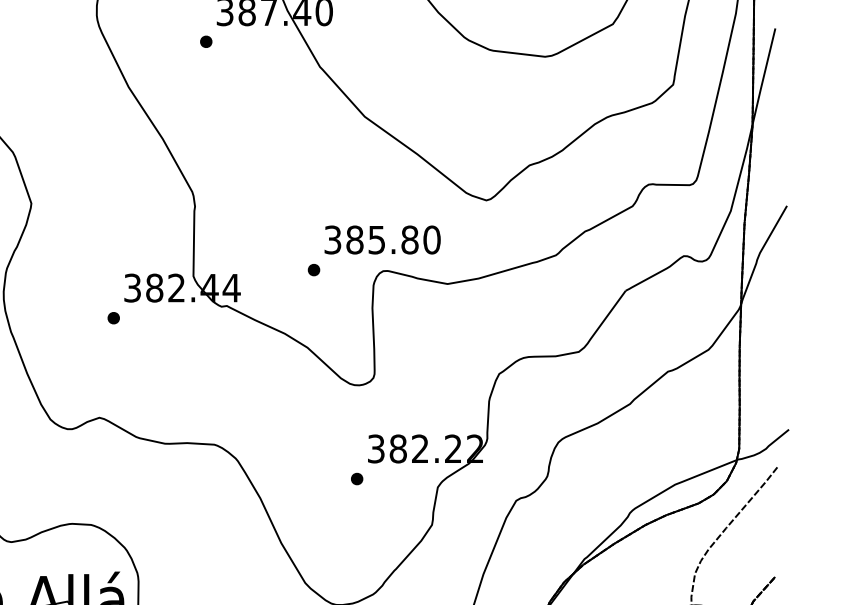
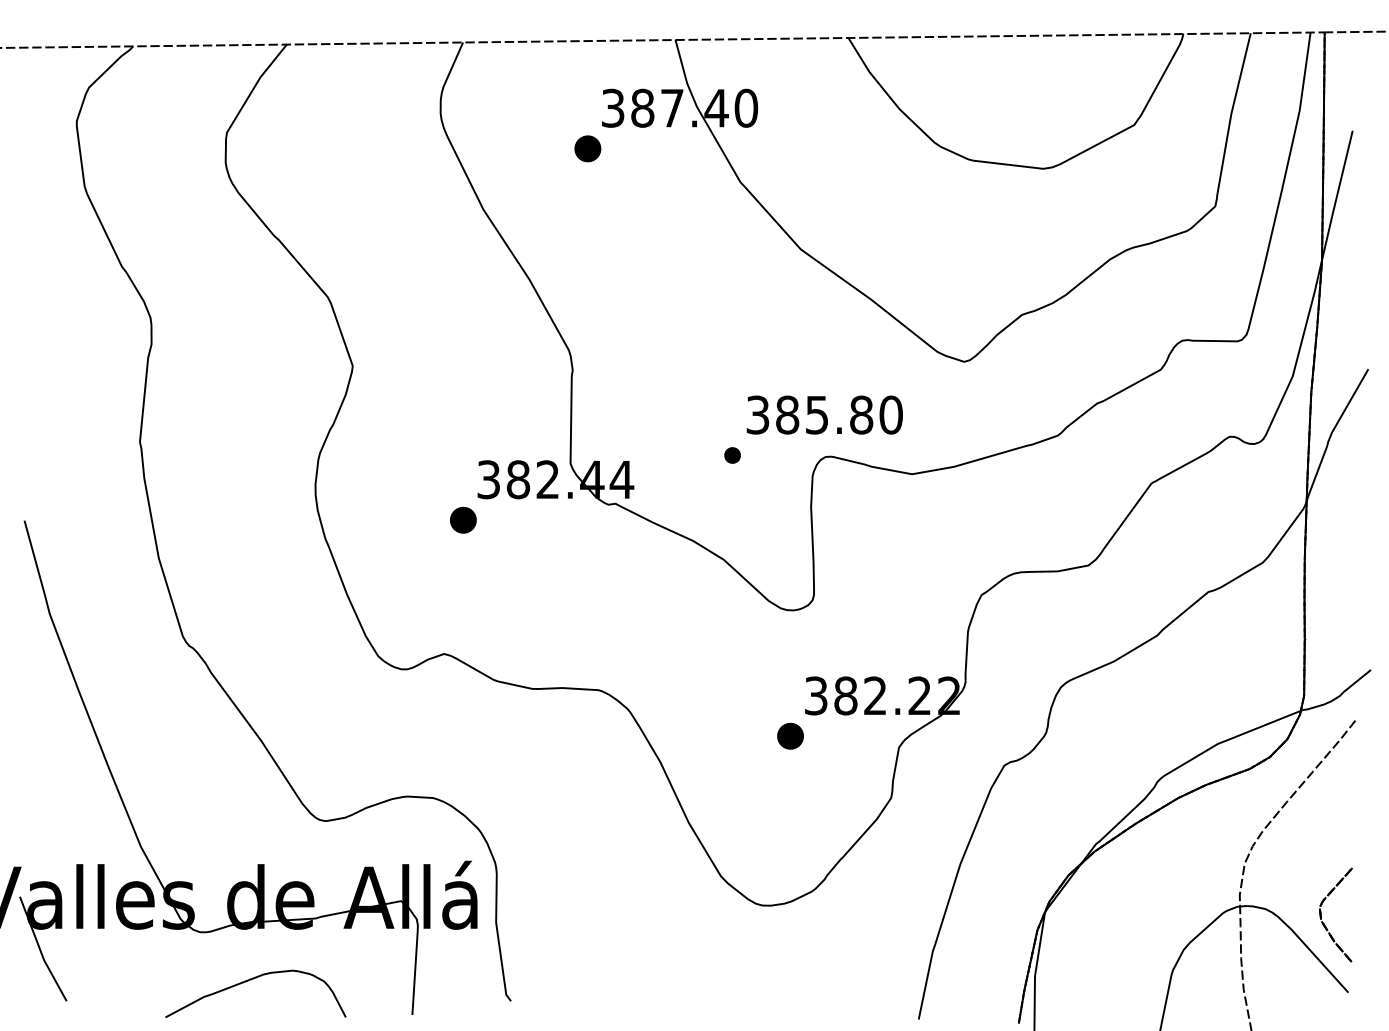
part: (206, 41) -> (587, 148), size x1.6
part: (113, 317) -> (463, 519), size x1.6
part: (357, 479) -> (790, 736), size x1.6

